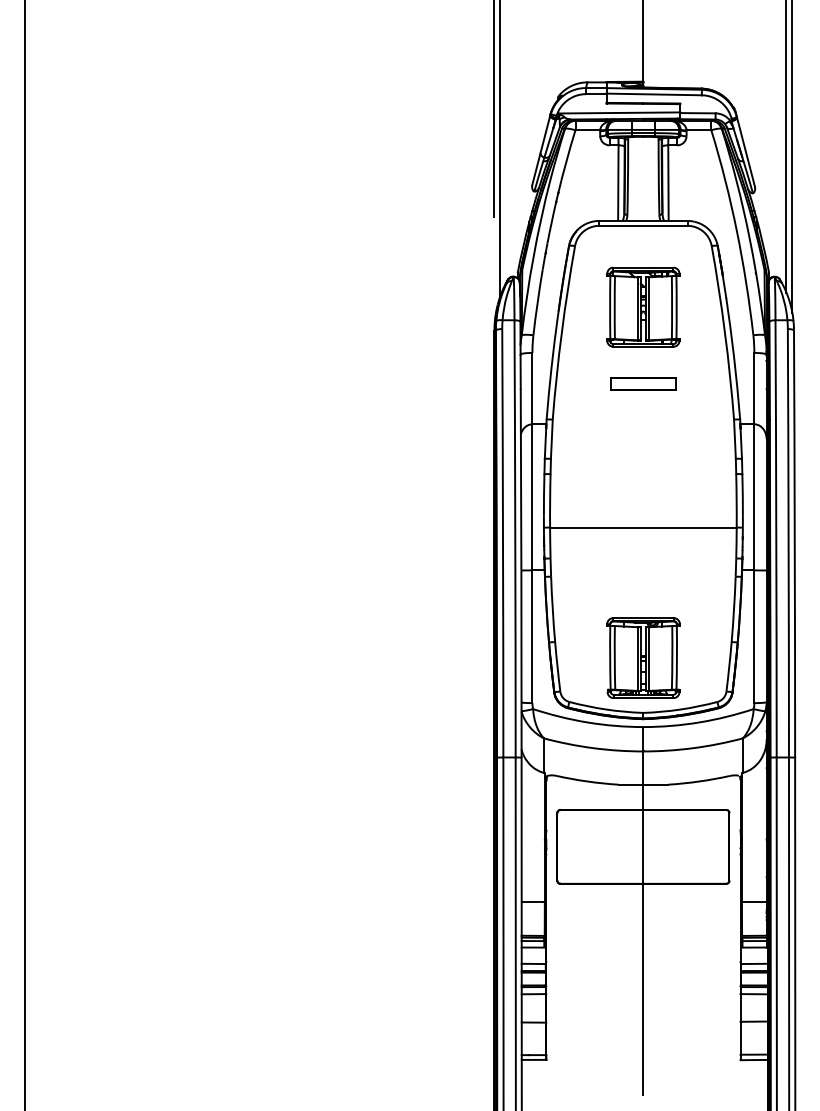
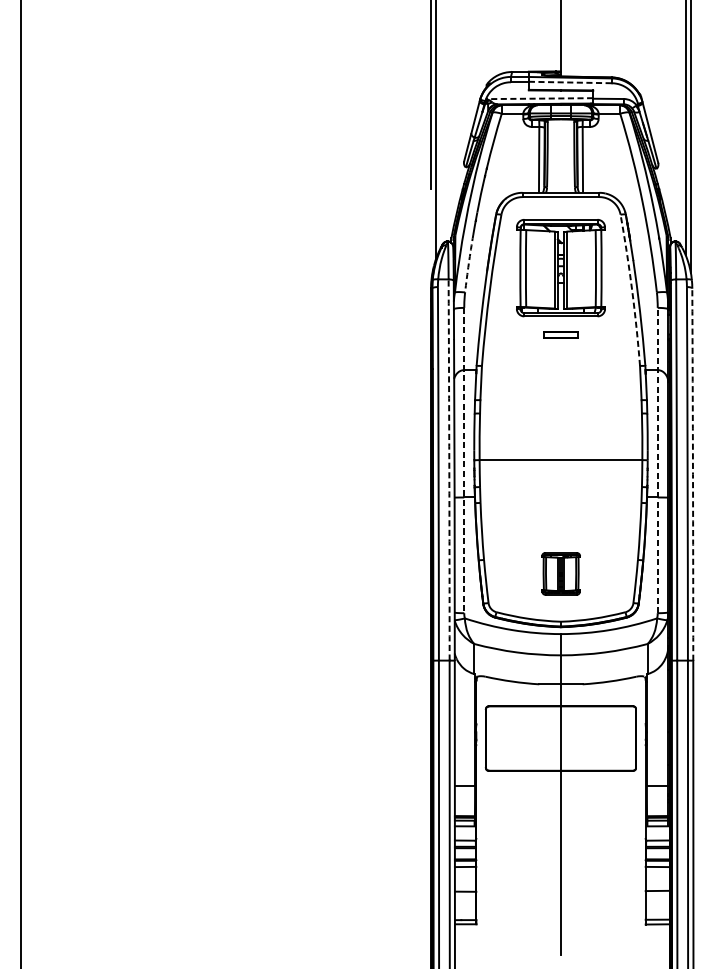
line: (654, 94) -> (570, 82), solid -> dashed
line: (618, 112) -> (539, 98), solid -> dashed
arc: (537, 302) -> (468, 263), solid -> dashed
part: (643, 306) -> (561, 267), size x1.4
arc: (724, 332) -> (631, 290), solid -> dashed
part: (643, 383) -> (561, 334), size x0.6
line: (754, 527) -> (657, 460), solid -> dashed
line: (532, 528) -> (464, 460), solid -> dashed
arc: (515, 538) -> (449, 469), solid -> dashed
arc: (794, 544) -> (692, 474), solid -> dashed
part: (643, 657) -> (561, 573), size x0.6

